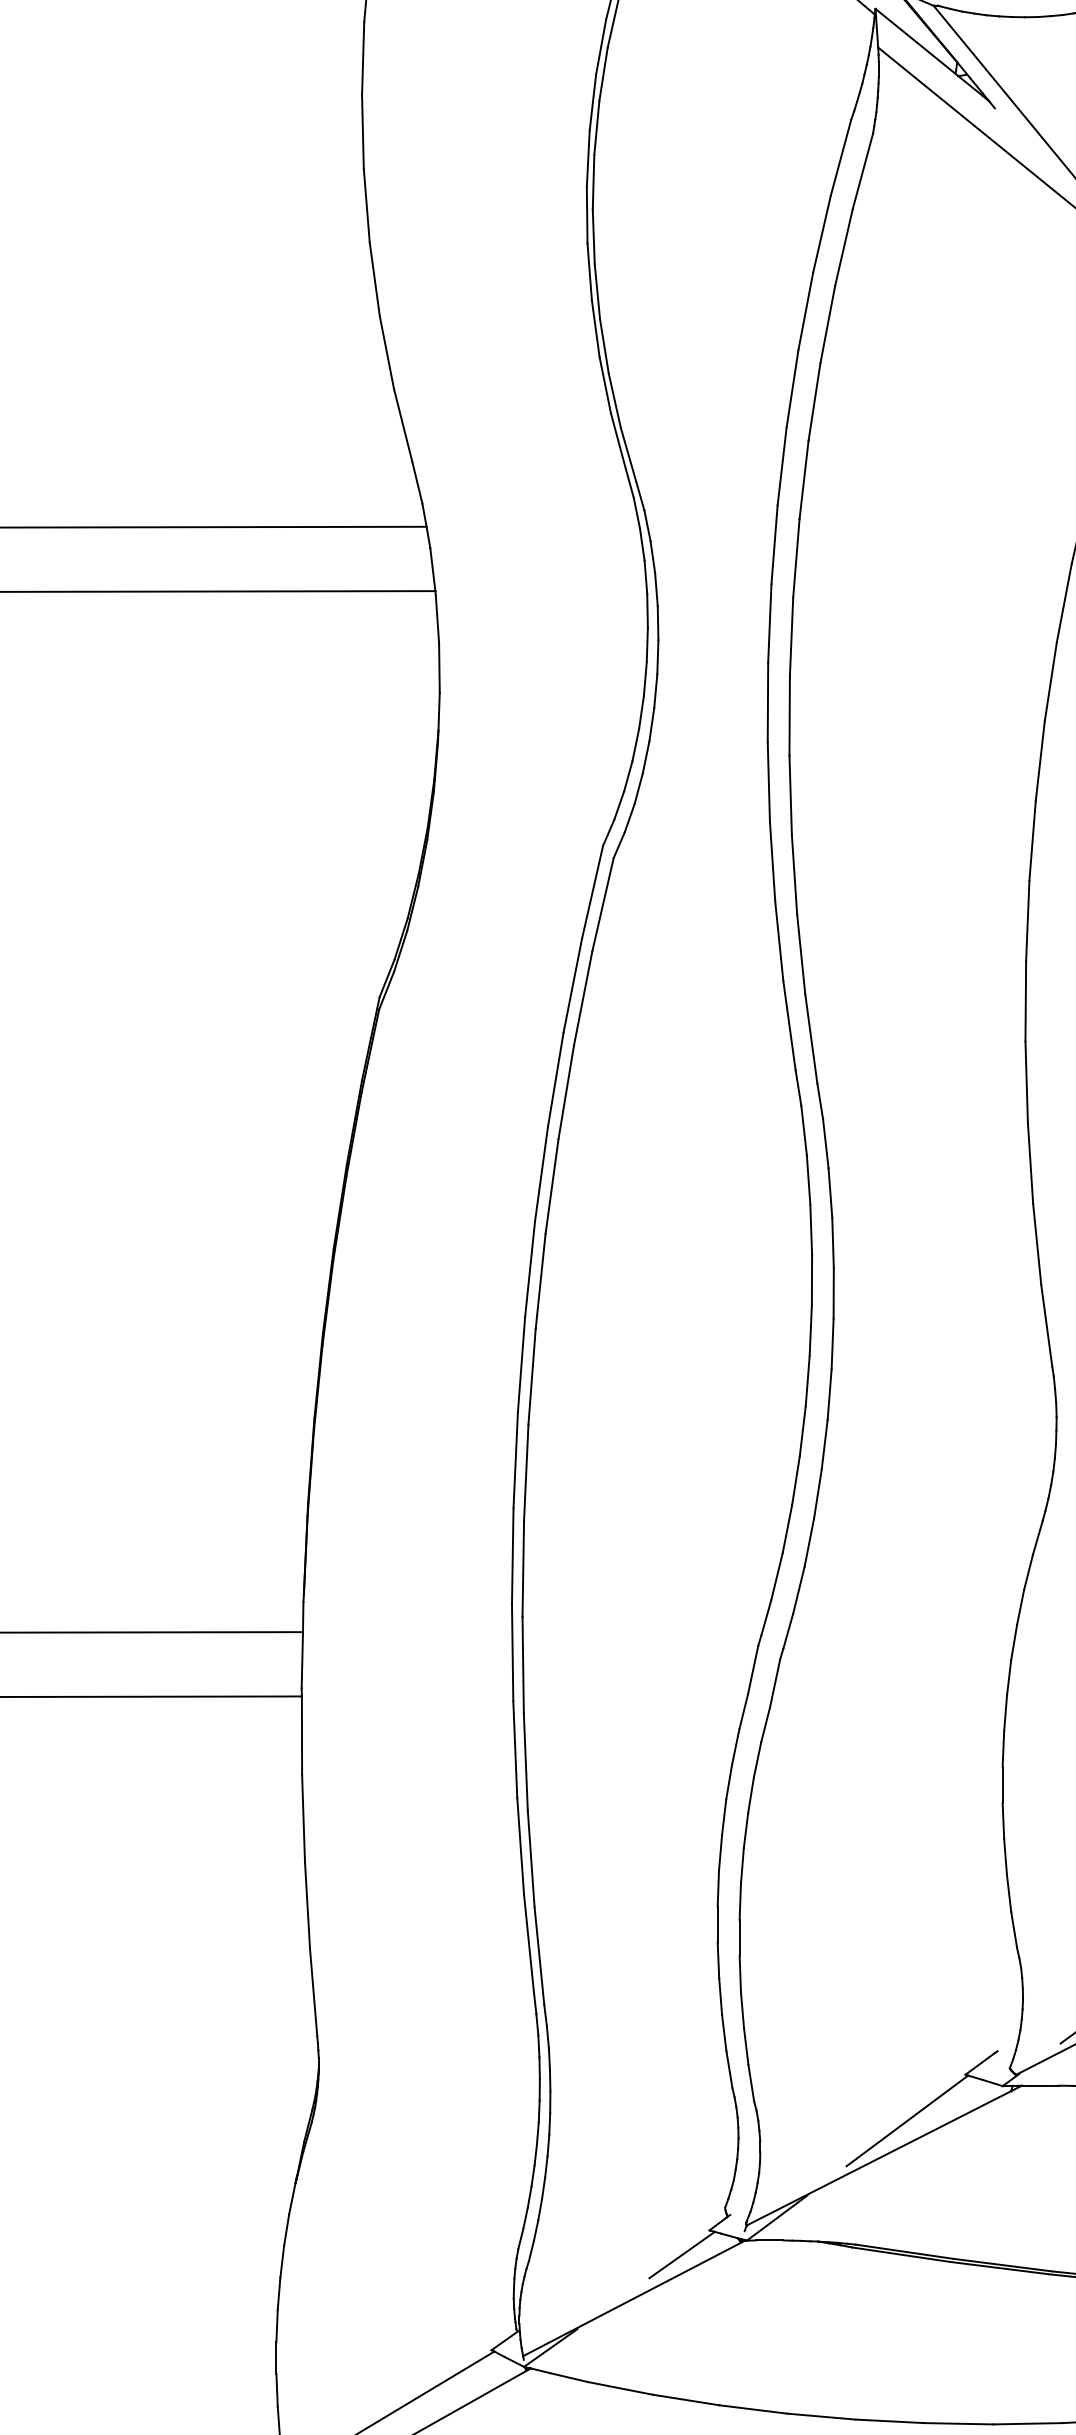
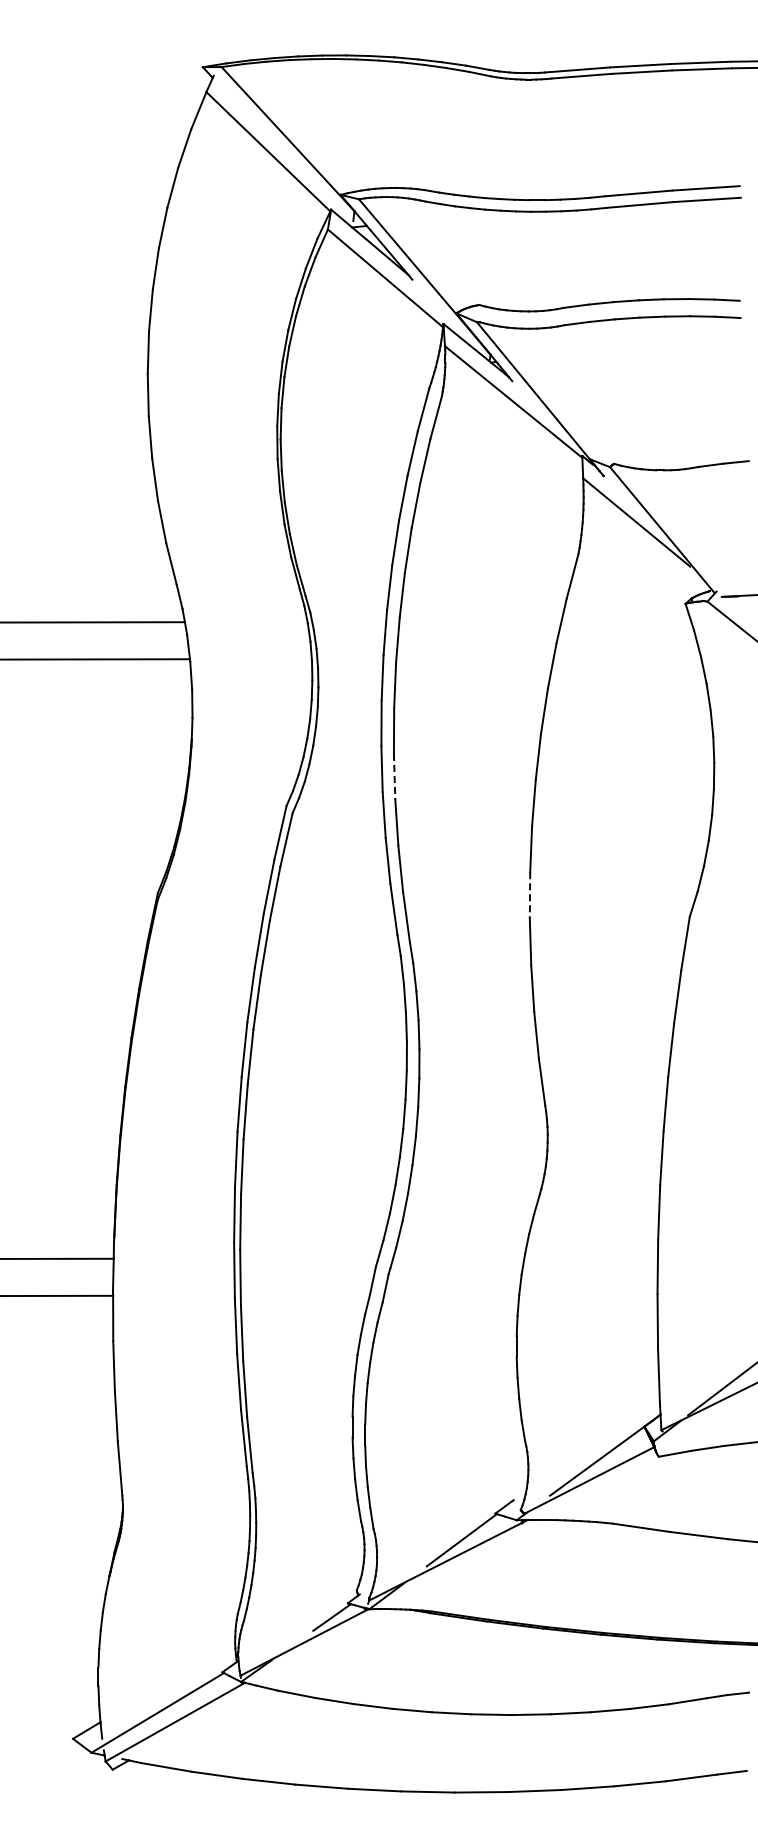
line: (790, 794) -> (394, 776), solid -> dashed
line: (1026, 1001) -> (530, 895), solid -> dashed

